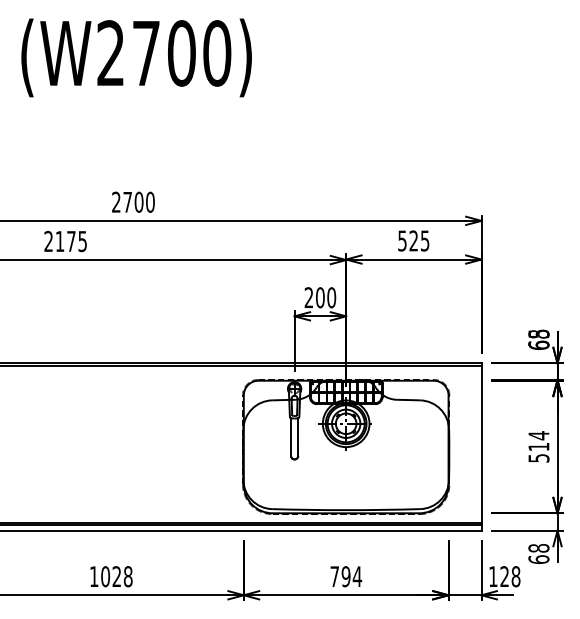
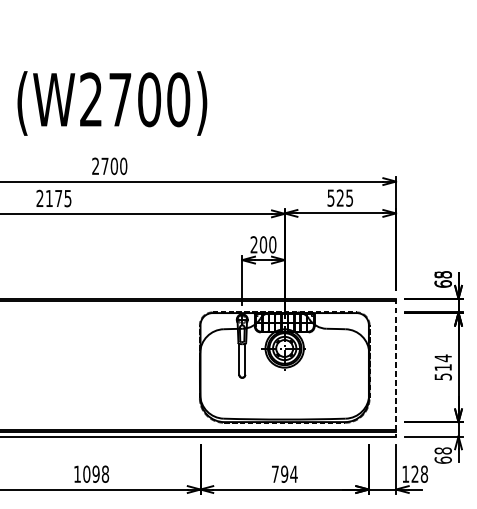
text: (136, 57) -> (112, 103), moved
line: (481, 447) -> (396, 368), solid -> dashed
text: (116, 576) -> (95, 474), 1028 -> 1098

